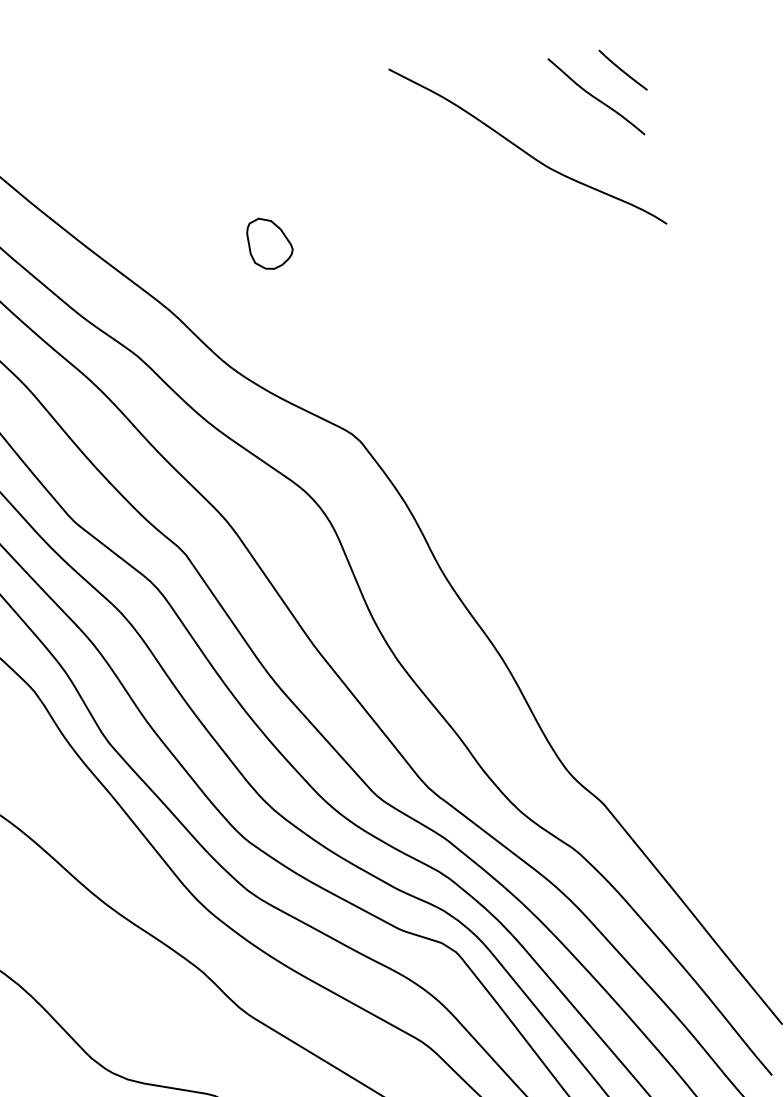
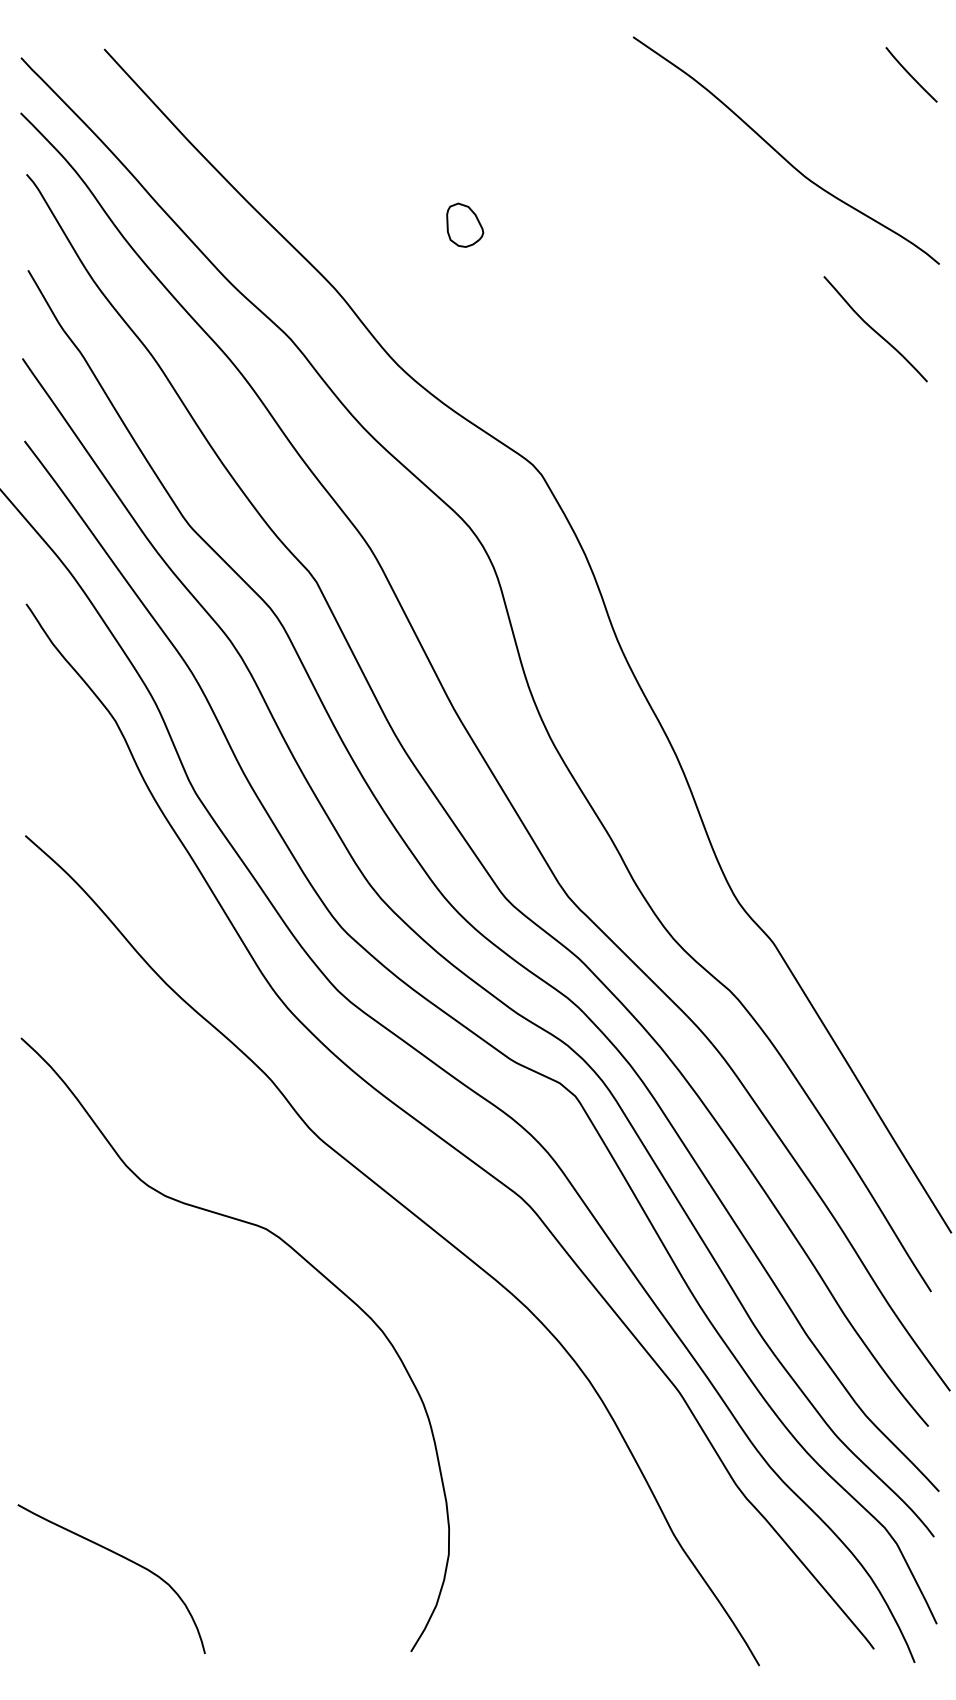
curve: (595, 97) -> (874, 329), moved
part: (269, 243) -> (464, 225), size x0.7

